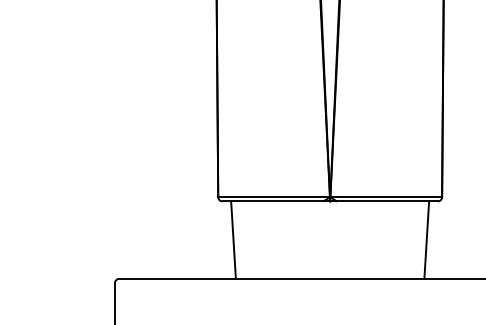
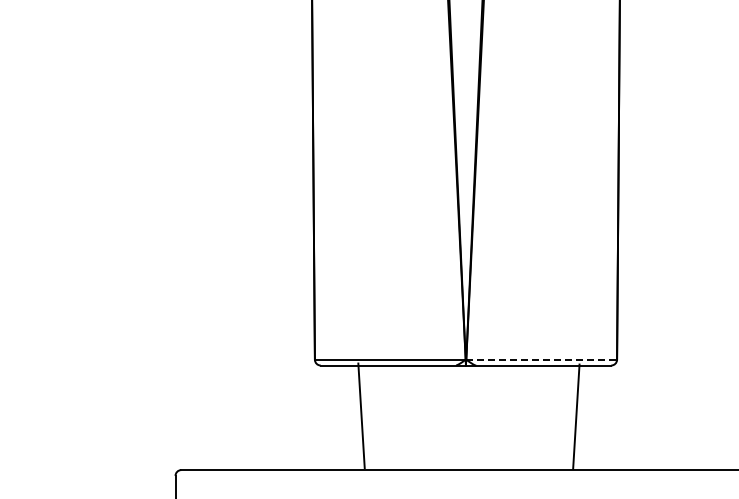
line: (386, 196) -> (542, 359), solid -> dashed
line: (233, 239) -> (361, 415), moved
line: (426, 239) -> (576, 416), moved

